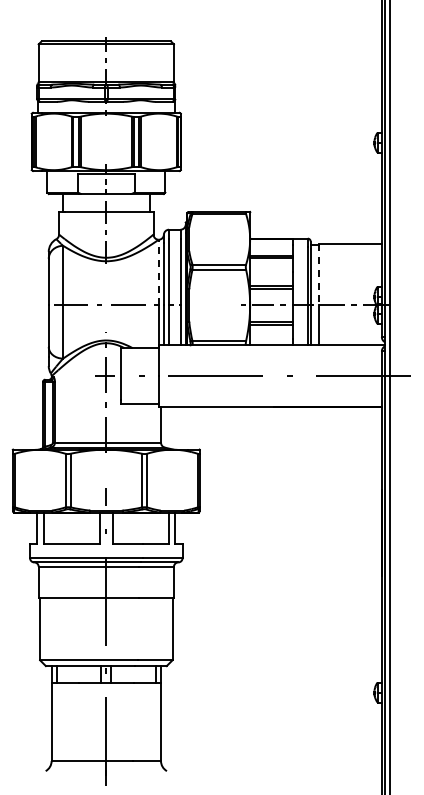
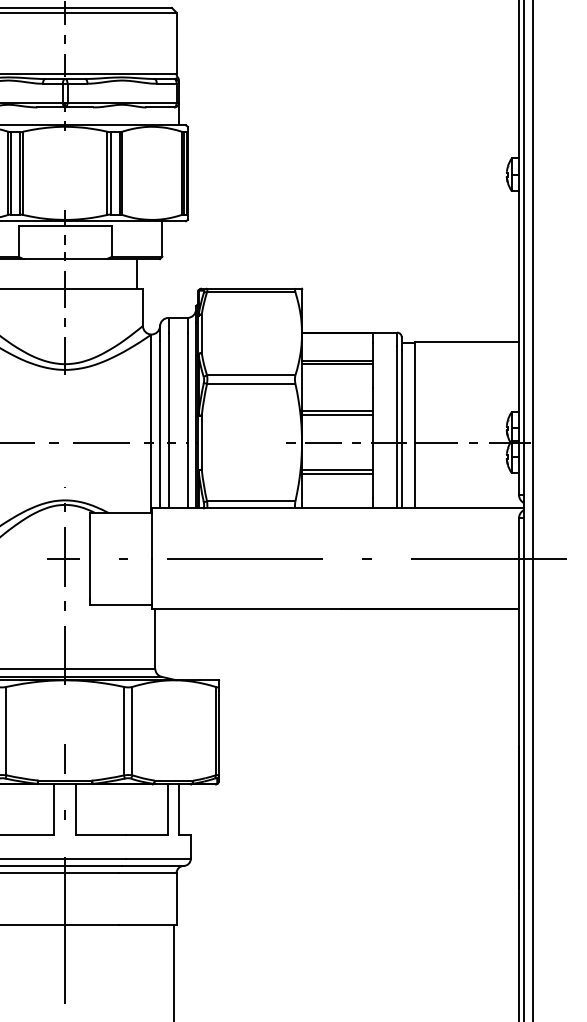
line: (158, 272) -> (151, 388), dashed -> solid
line: (318, 274) -> (414, 391), dashed -> solid

